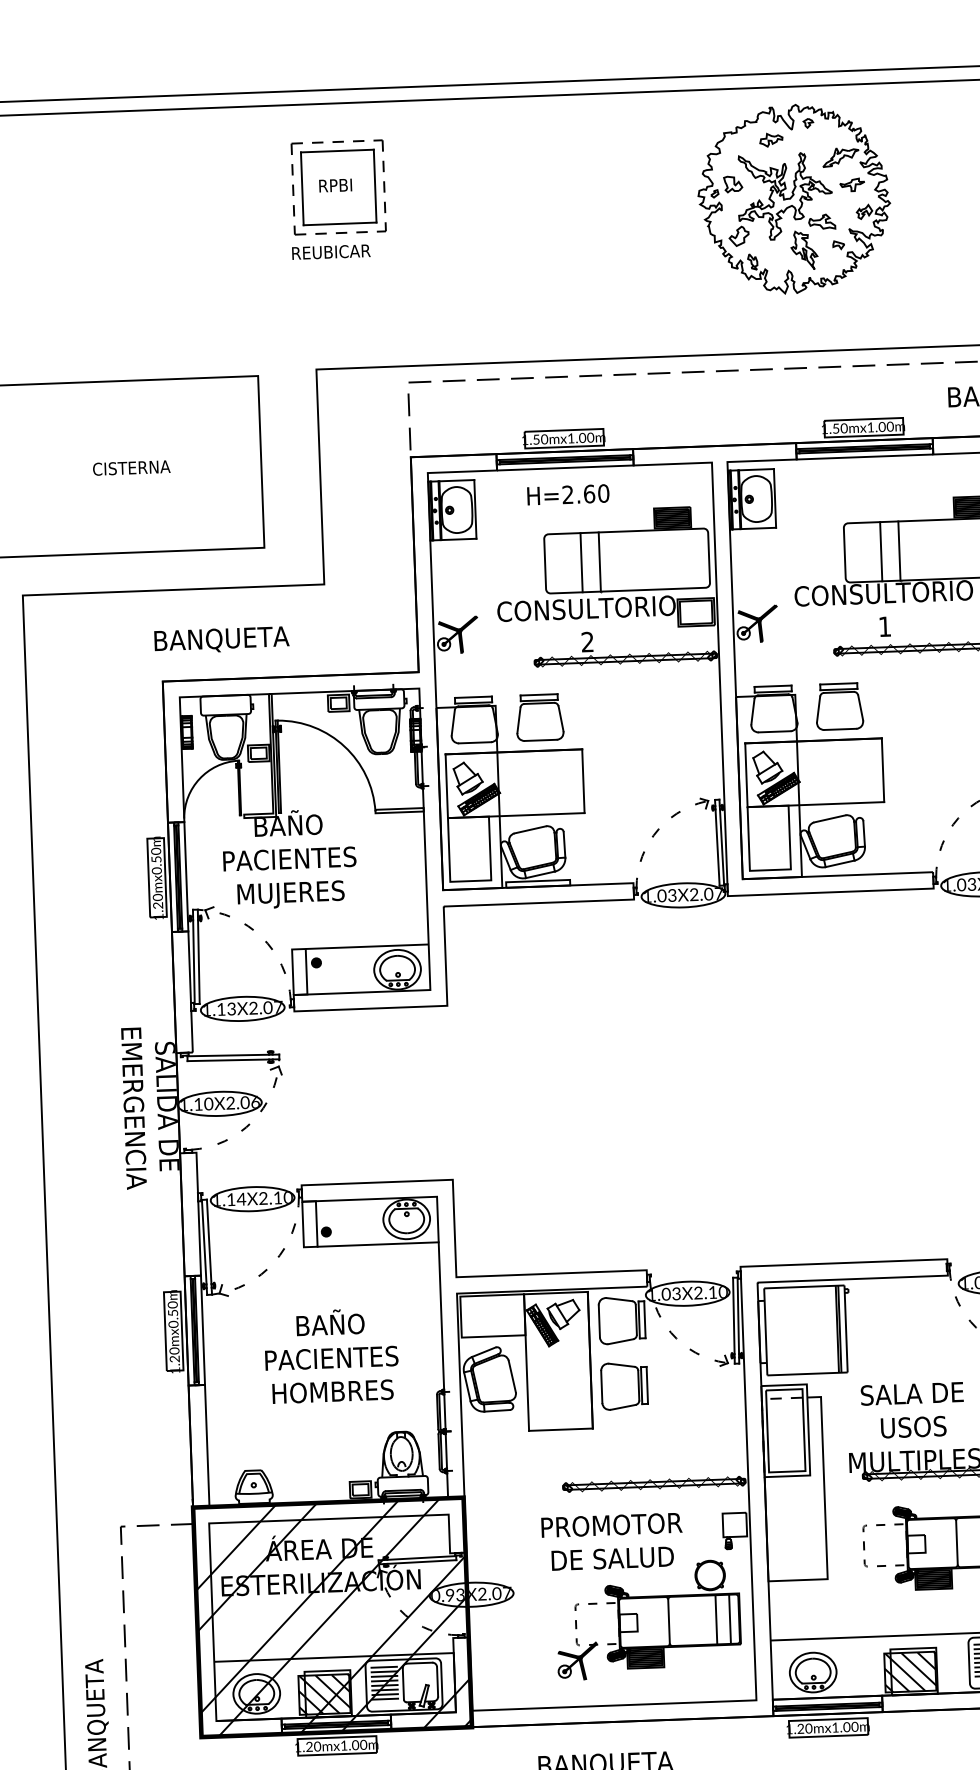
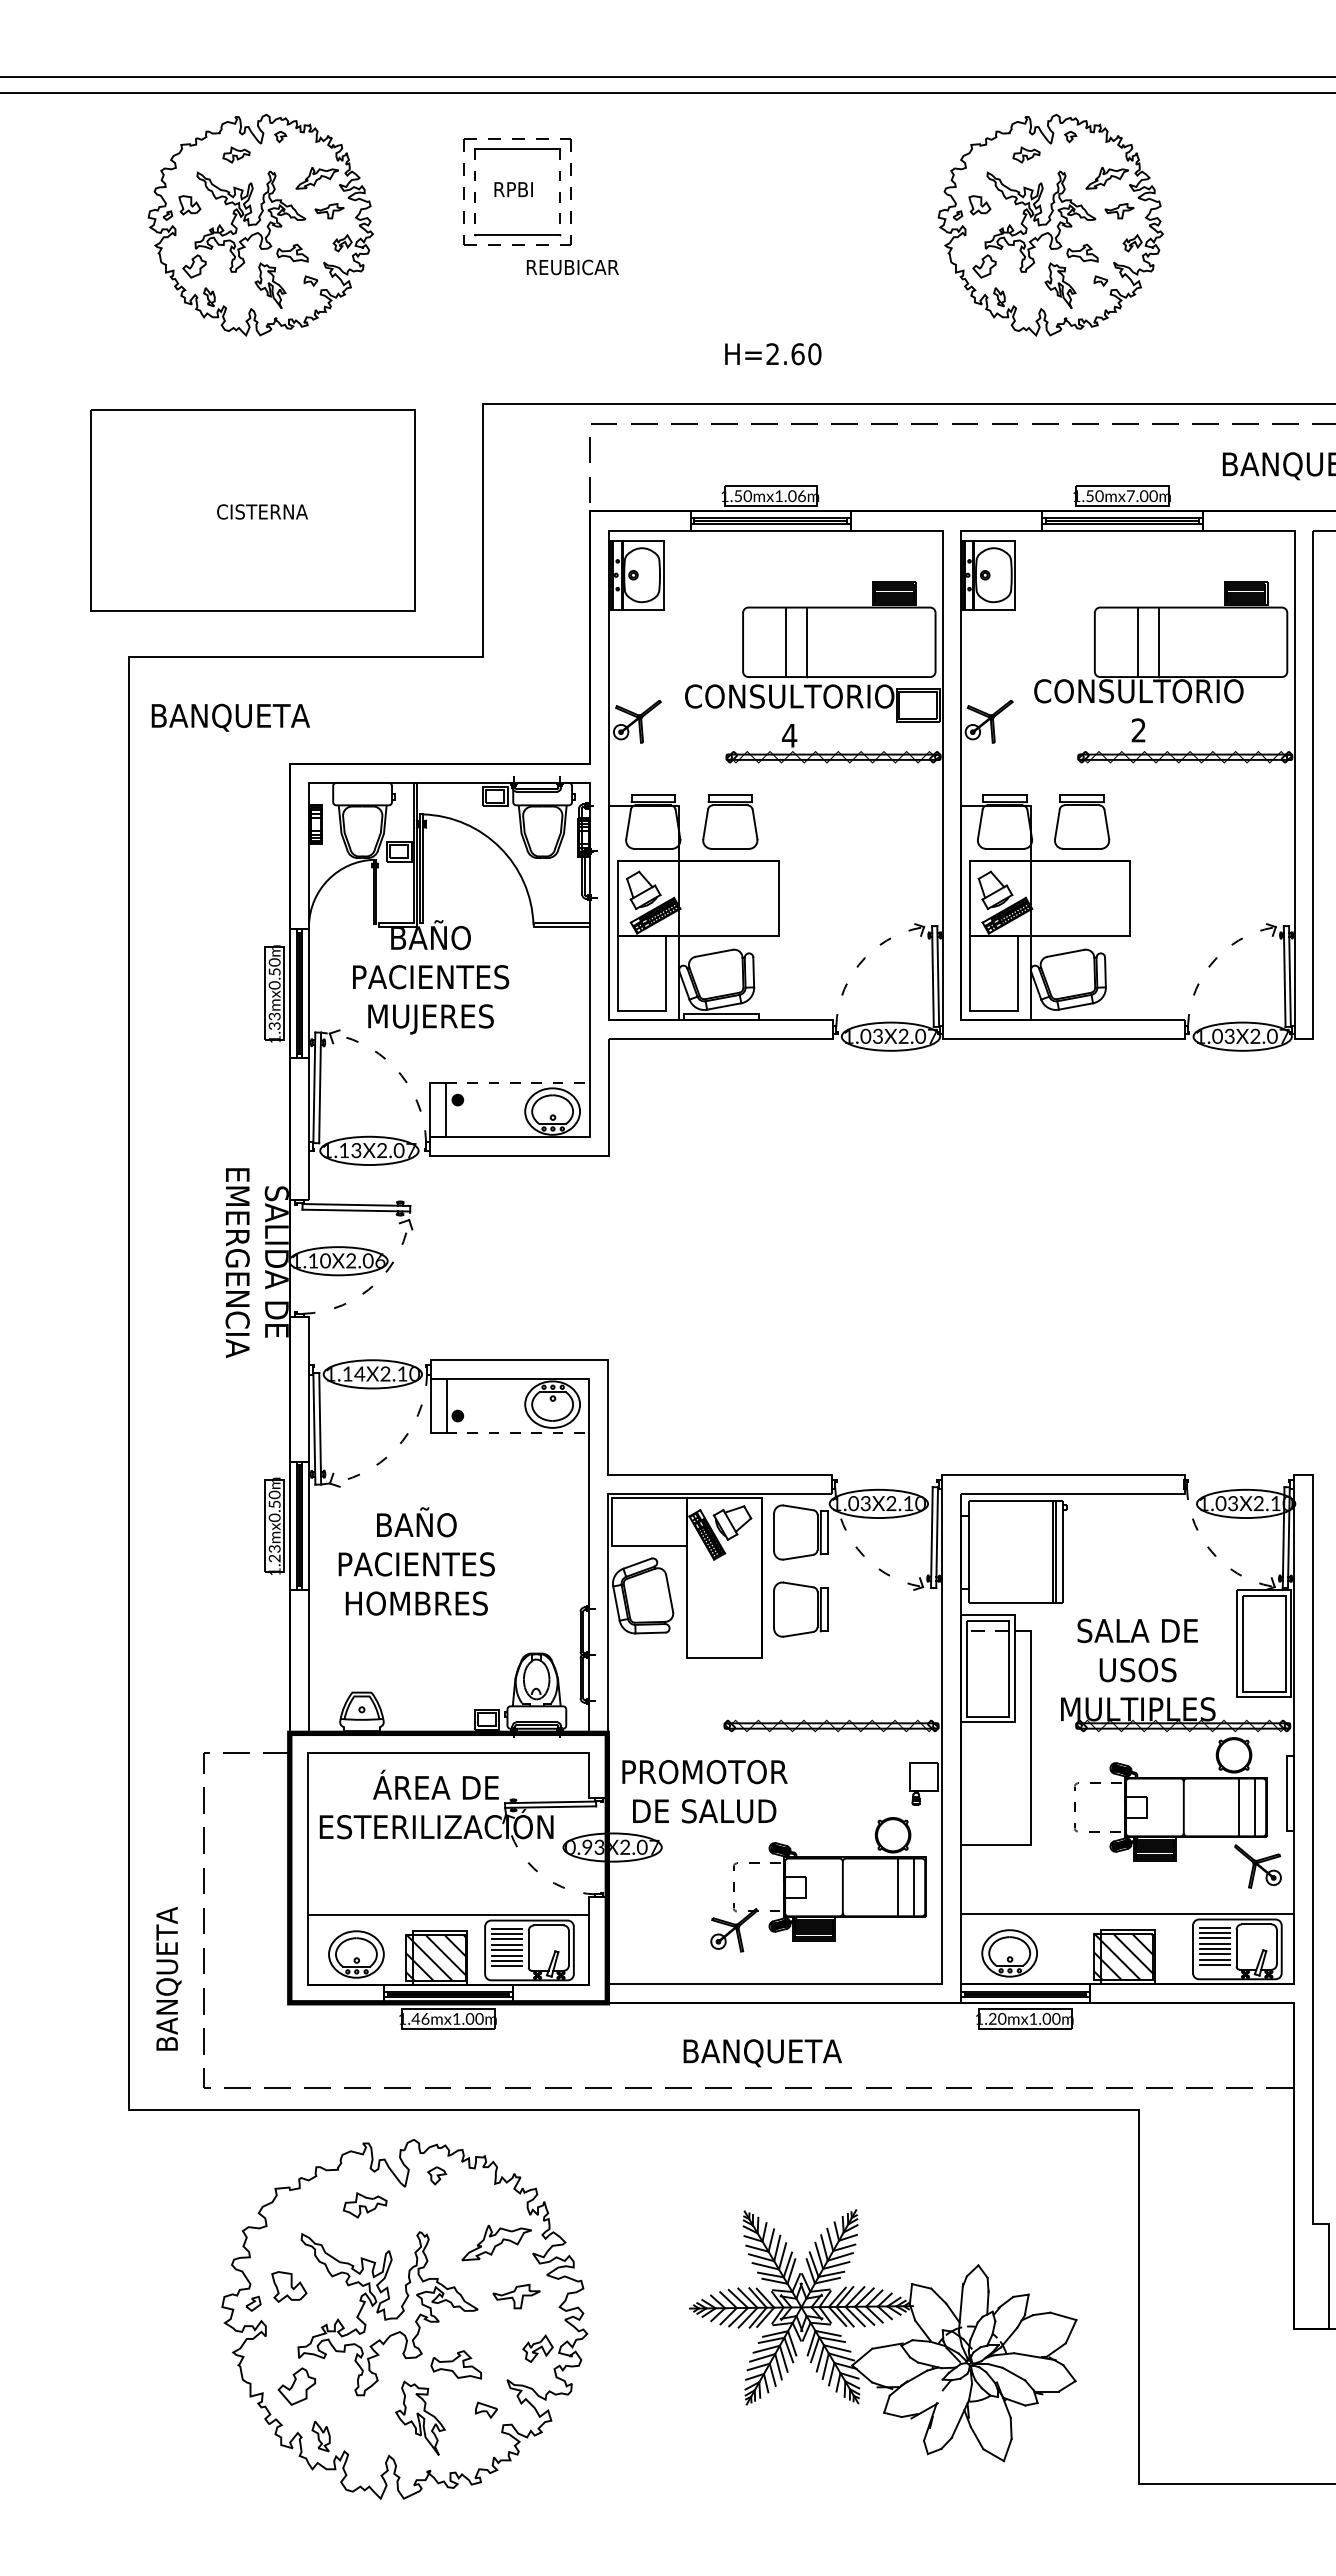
line: (375, 185) -> (560, 191), solid -> dashed
line: (302, 188) -> (474, 191), solid -> dashed
part: (121, 223) -> (260, 224), added
text: (331, 252) -> (572, 267), moved
text: (870, 426) -> (1130, 495), 1.50mx1.00m -> 1.50mx7.00m
text: (590, 437) -> (801, 495), 1.50mx1.00m -> 1.50mx1.06m
text: (568, 495) -> (773, 354), moved
text: (884, 626) -> (1138, 730), 1 -> 2
text: (221, 640) -> (230, 717), moved
text: (587, 641) -> (789, 735), 2 -> 4
text: (157, 900) -> (274, 1020), 1.20mx0.50m -> 1.33mx0.50m
line: (367, 946) -> (518, 1083), solid -> dashed
line: (378, 1244) -> (518, 1432), solid -> dashed
text: (174, 1350) -> (274, 1548), 1.20mx0.50m -> 1.23mx0.50m
text: (331, 1355) -> (416, 1561), moved
text: (612, 1541) -> (704, 1791), moved
hatch: (332, 1616) -> (448, 1867), removed
text: (313, 1746) -> (420, 2018), 1.20mx1.00m -> 1.46mx1.00m

